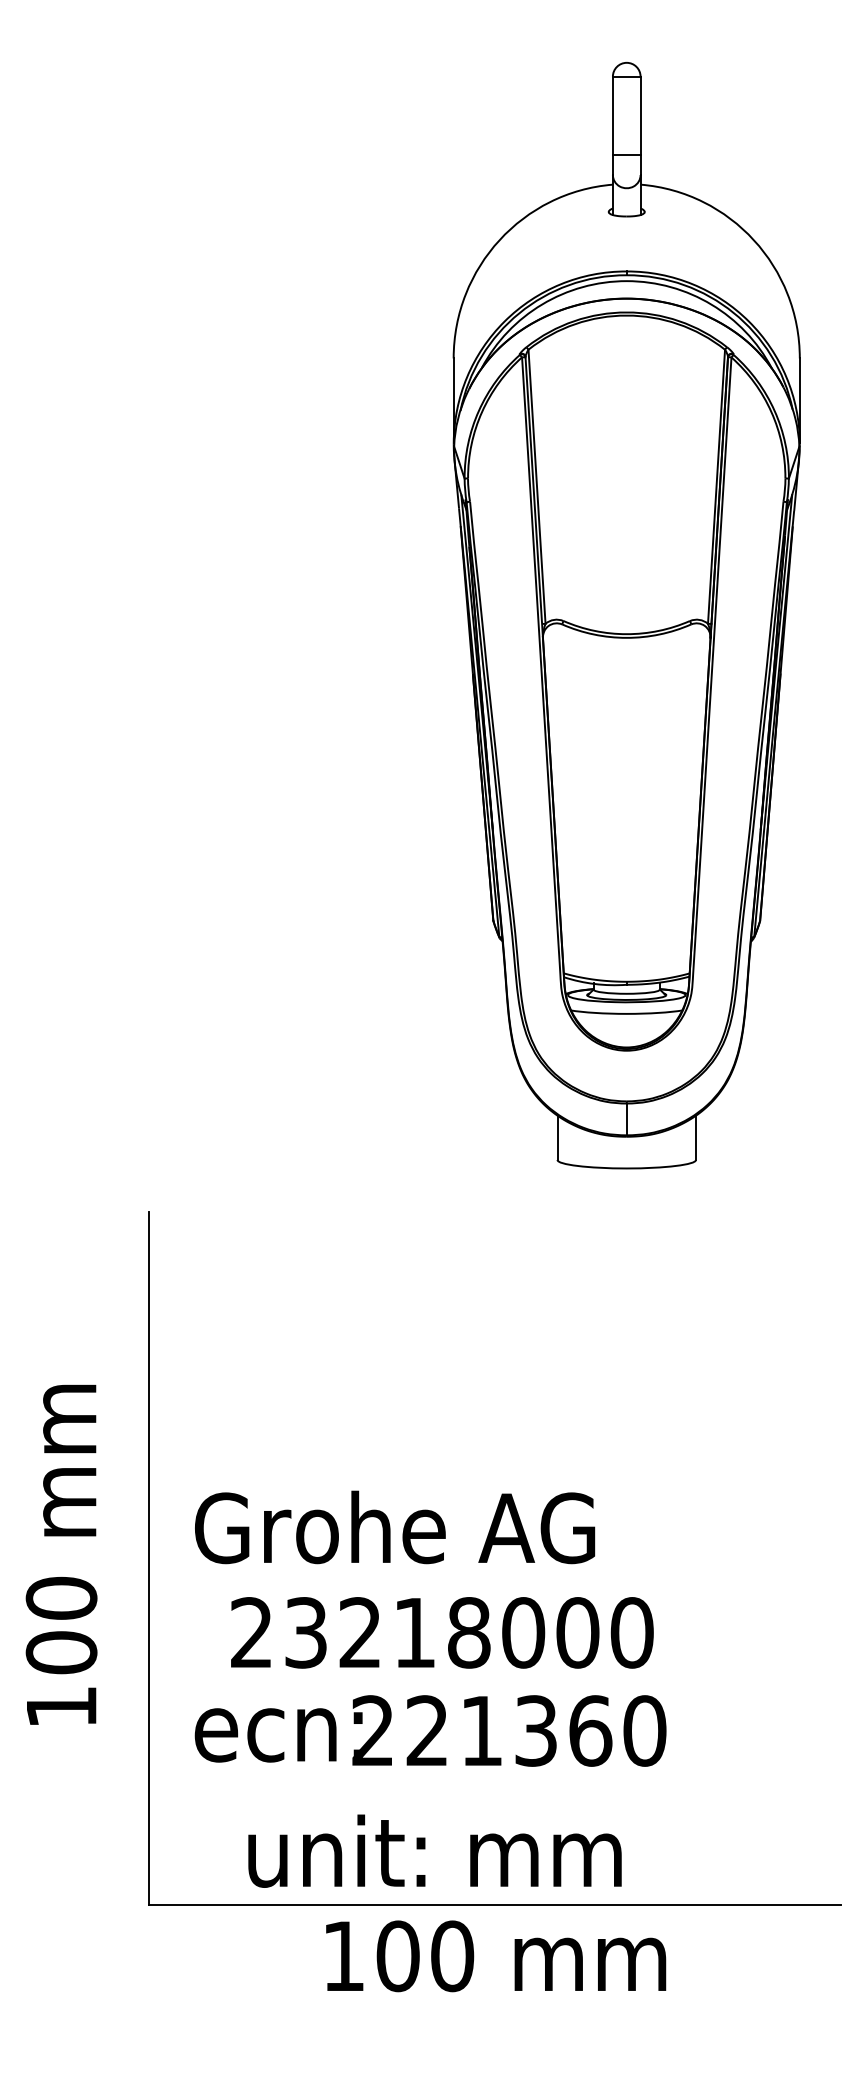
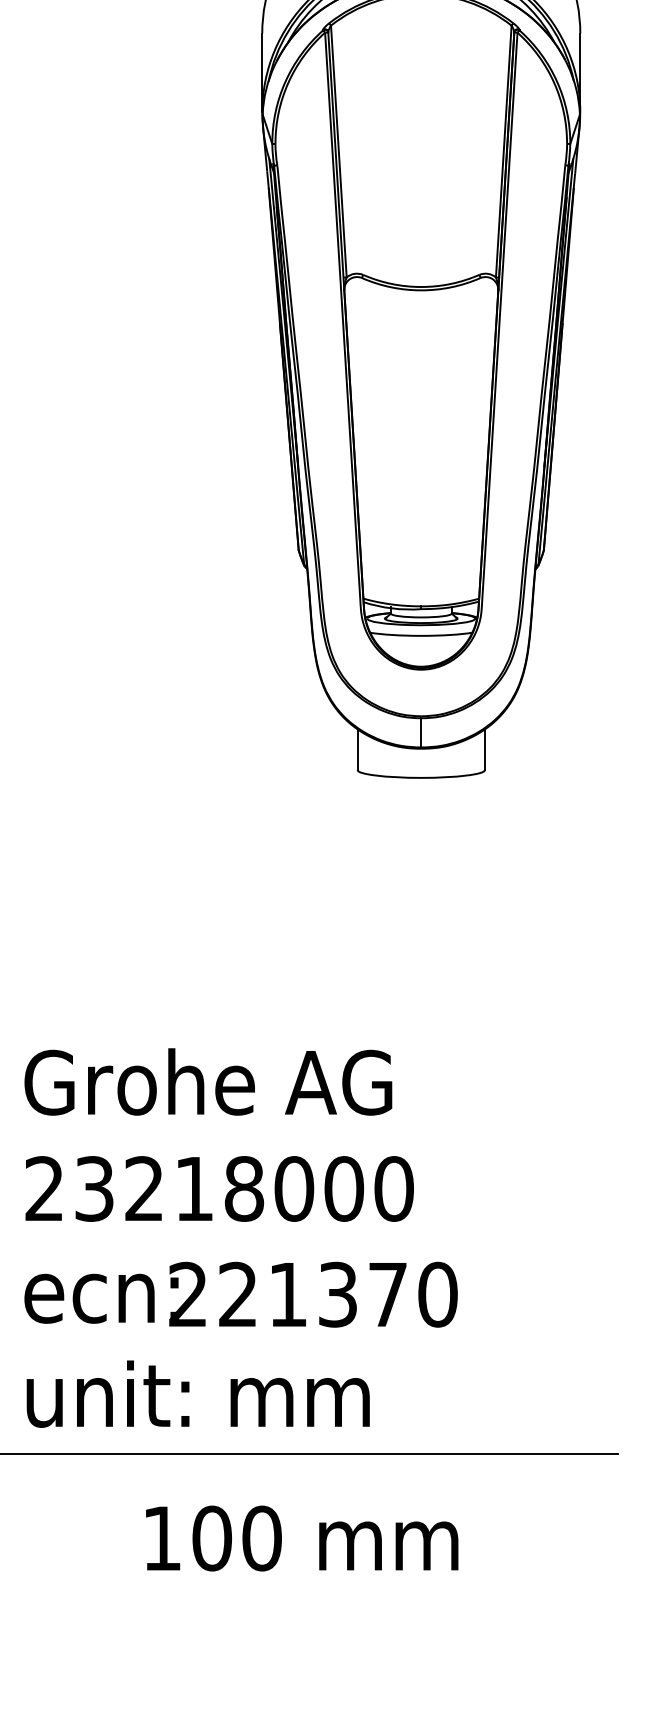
text: (395, 1527) -> (208, 1082), moved
text: (442, 1632) -> (219, 1188), moved
text: (590, 1730) -> (387, 1294), 221360 -> 221370
text: (434, 1850) -> (197, 1393), moved
text: (496, 1956) -> (302, 1538), moved

